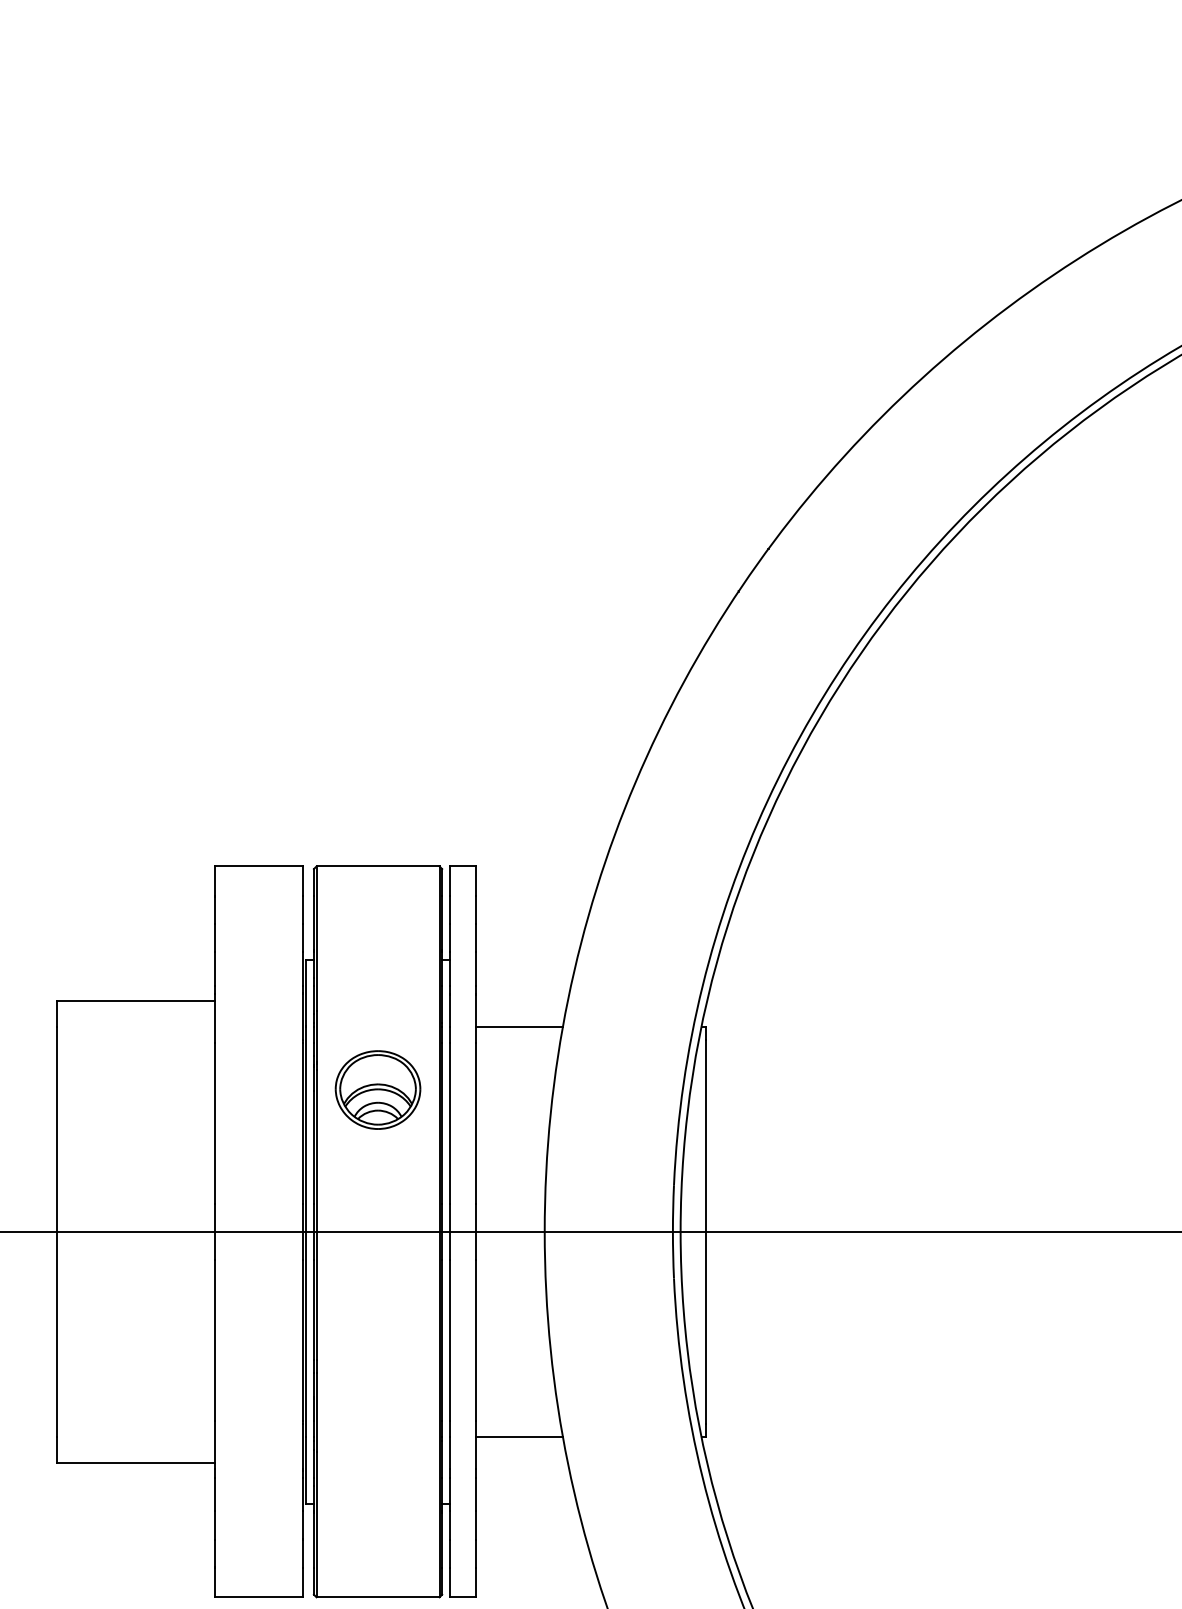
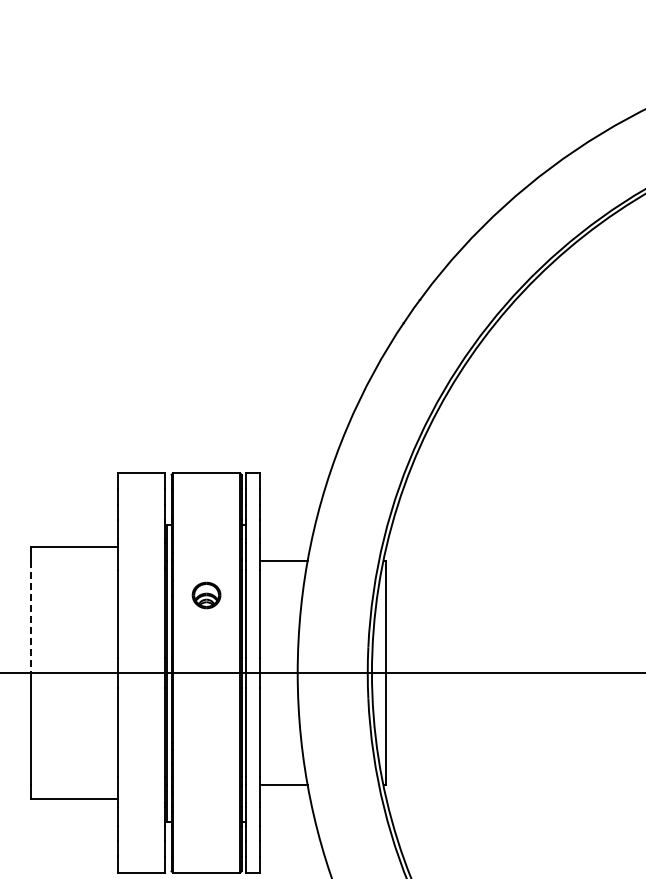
part: (377, 1089) -> (206, 595), size x0.6
line: (55, 1130) -> (30, 617), solid -> dashed

